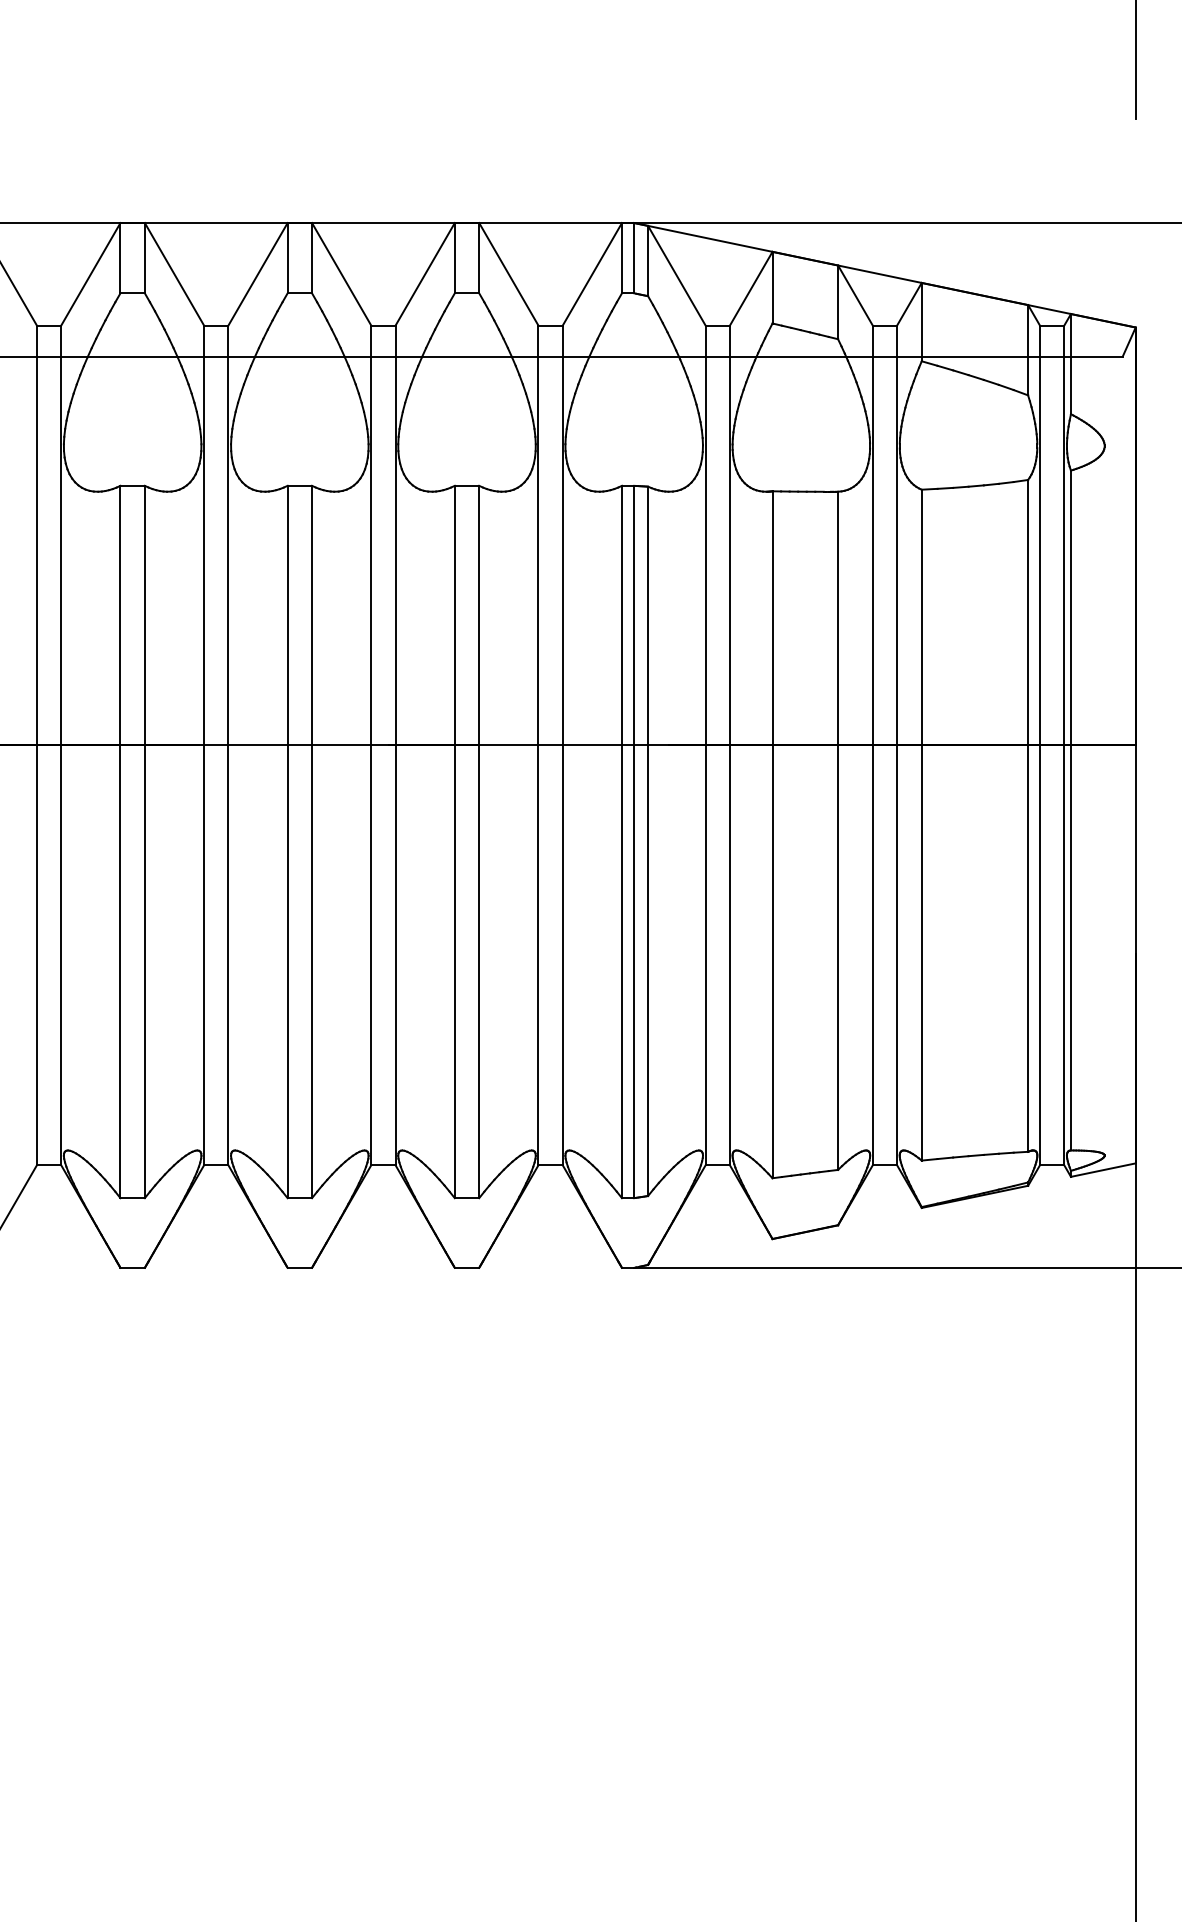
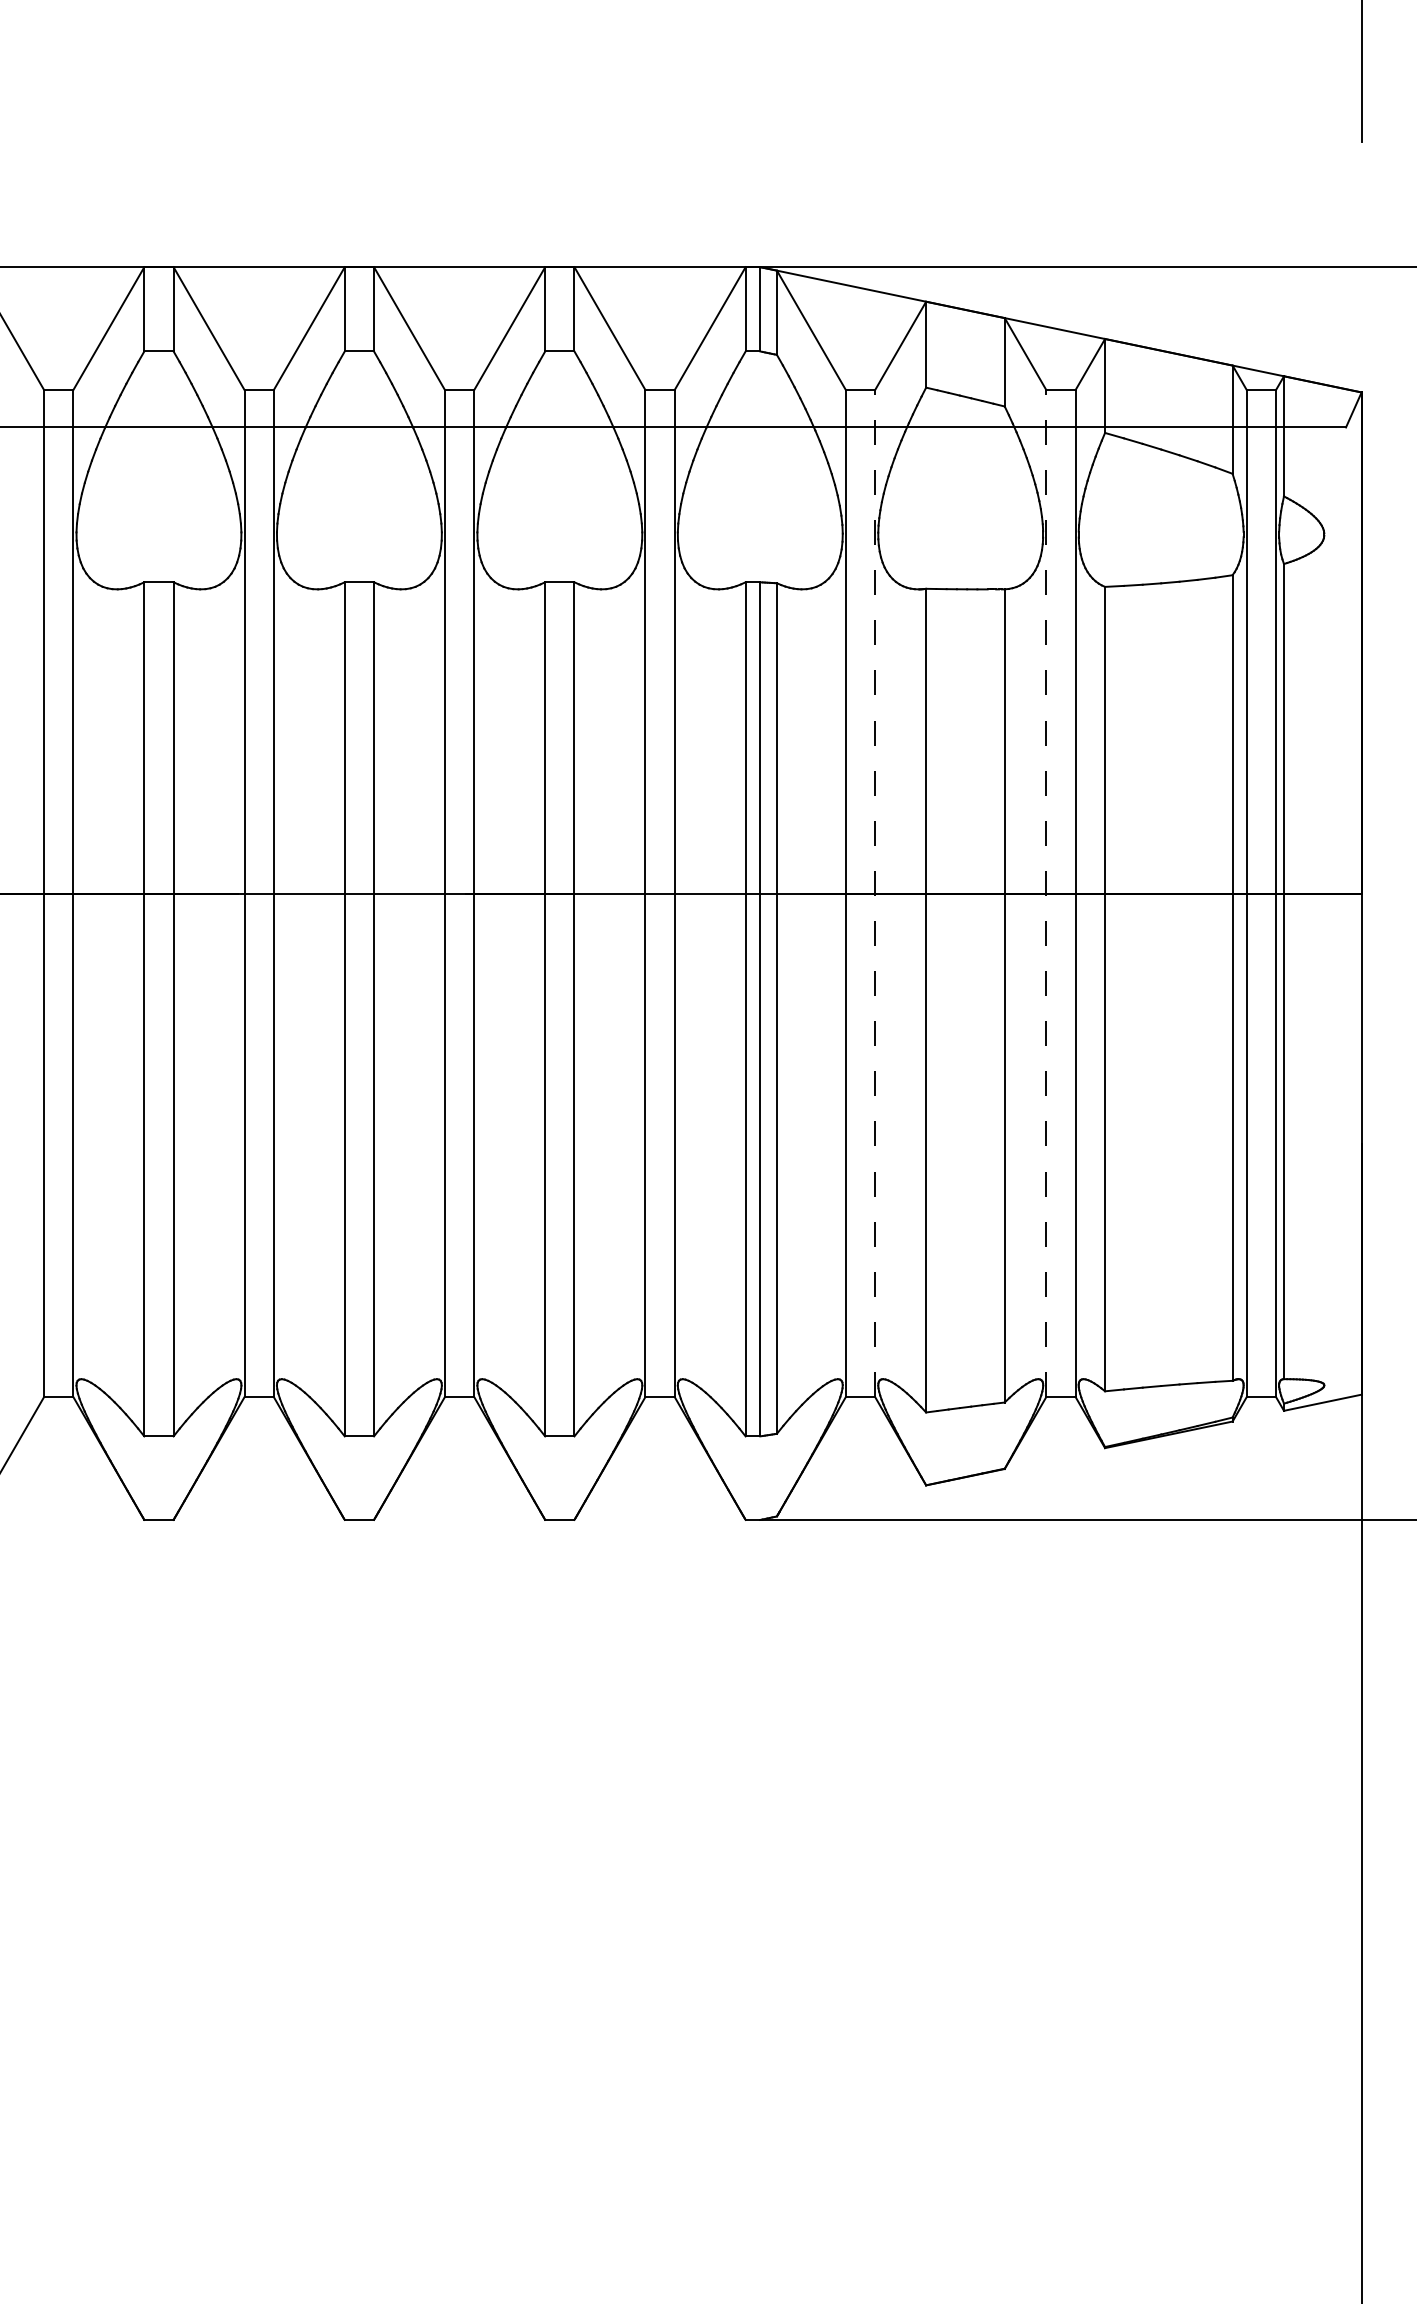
line: (729, 745) -> (874, 893), solid -> dashed
line: (872, 745) -> (1046, 893), solid -> dashed

